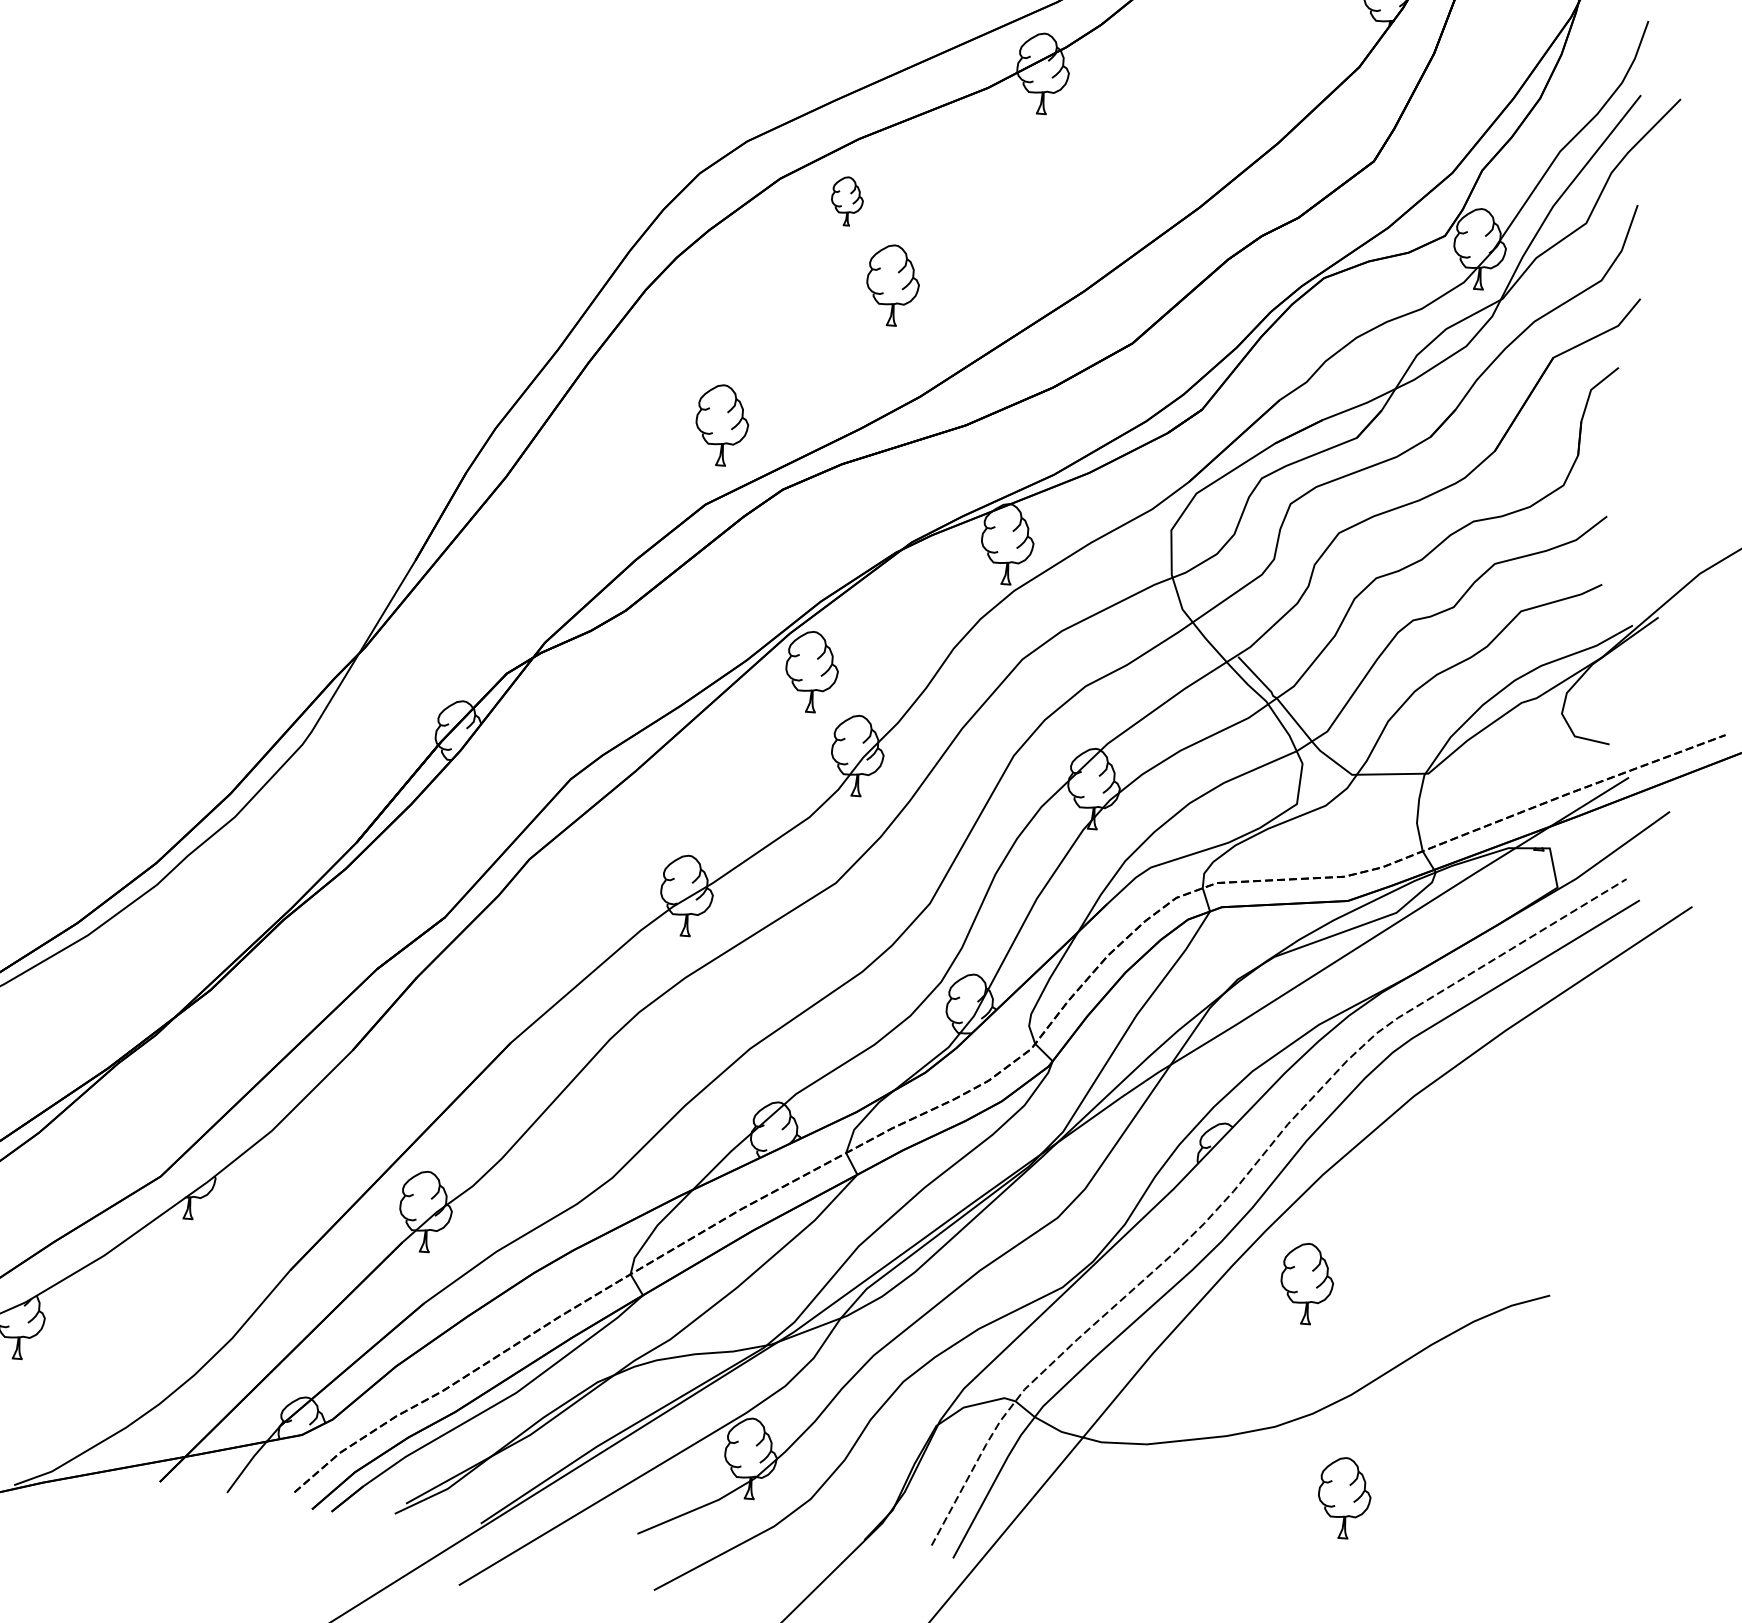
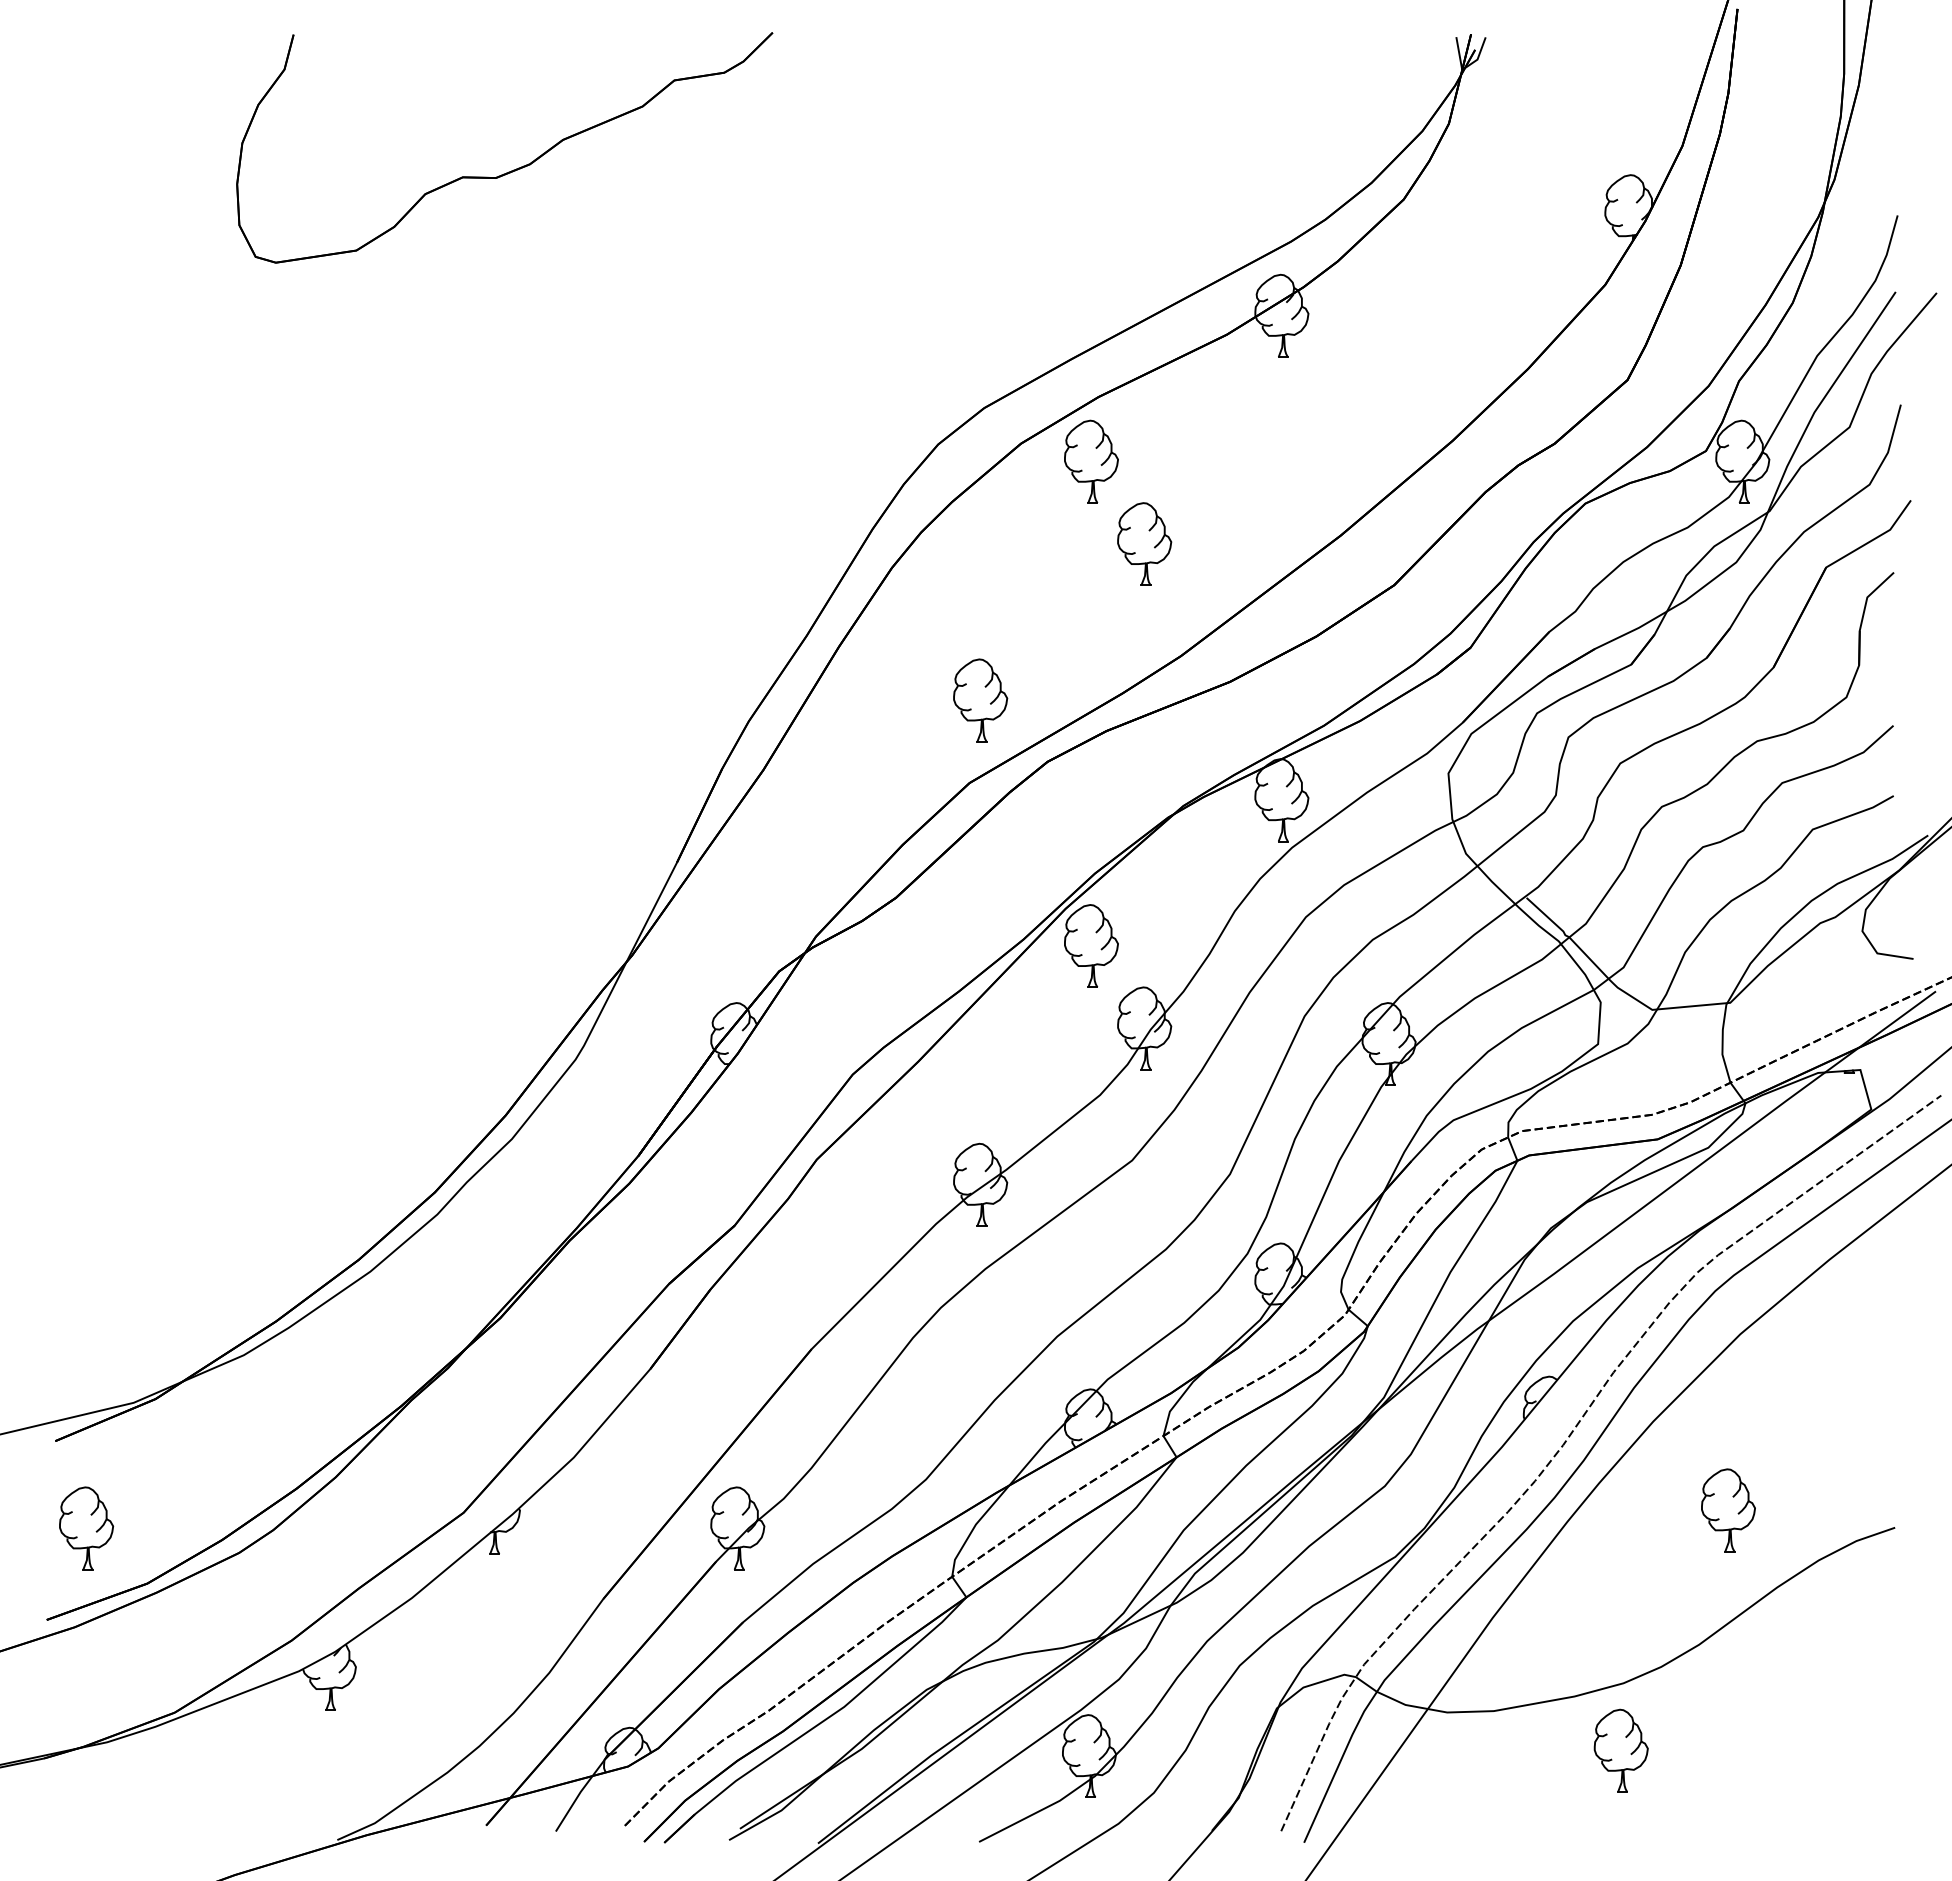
part: (847, 201) -> (1091, 461), size x1.67
part: (1307, 1283) -> (1728, 1510), moved
part: (1343, 1497) -> (1620, 1750), moved

